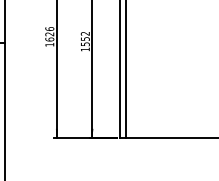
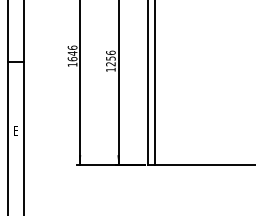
text: (49, 34) -> (72, 53), 1626 -> 1646
text: (84, 38) -> (110, 58), 1552 -> 1256

